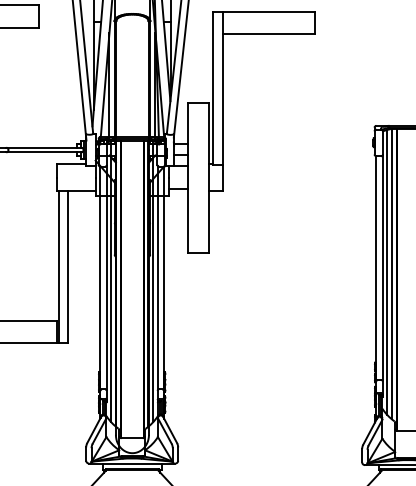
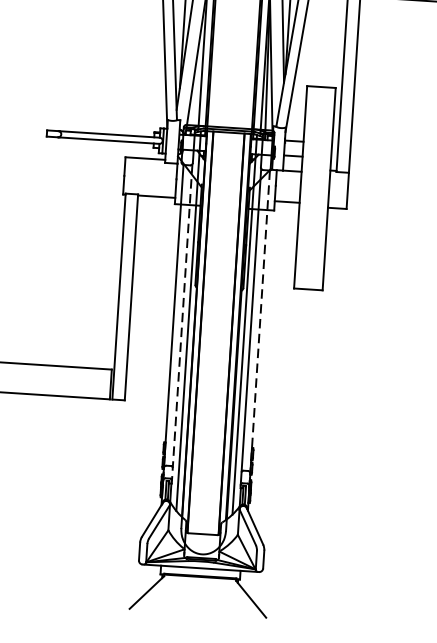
line: (164, 279) -> (260, 322), solid -> dashed
line: (106, 283) -> (181, 323), solid -> dashed

